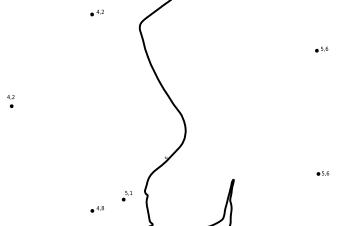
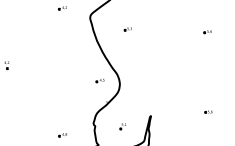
part: (197, 45) -> (127, 29), added
part: (154, 126) -> (99, 81), added
part: (126, 195) -> (122, 126), moved

